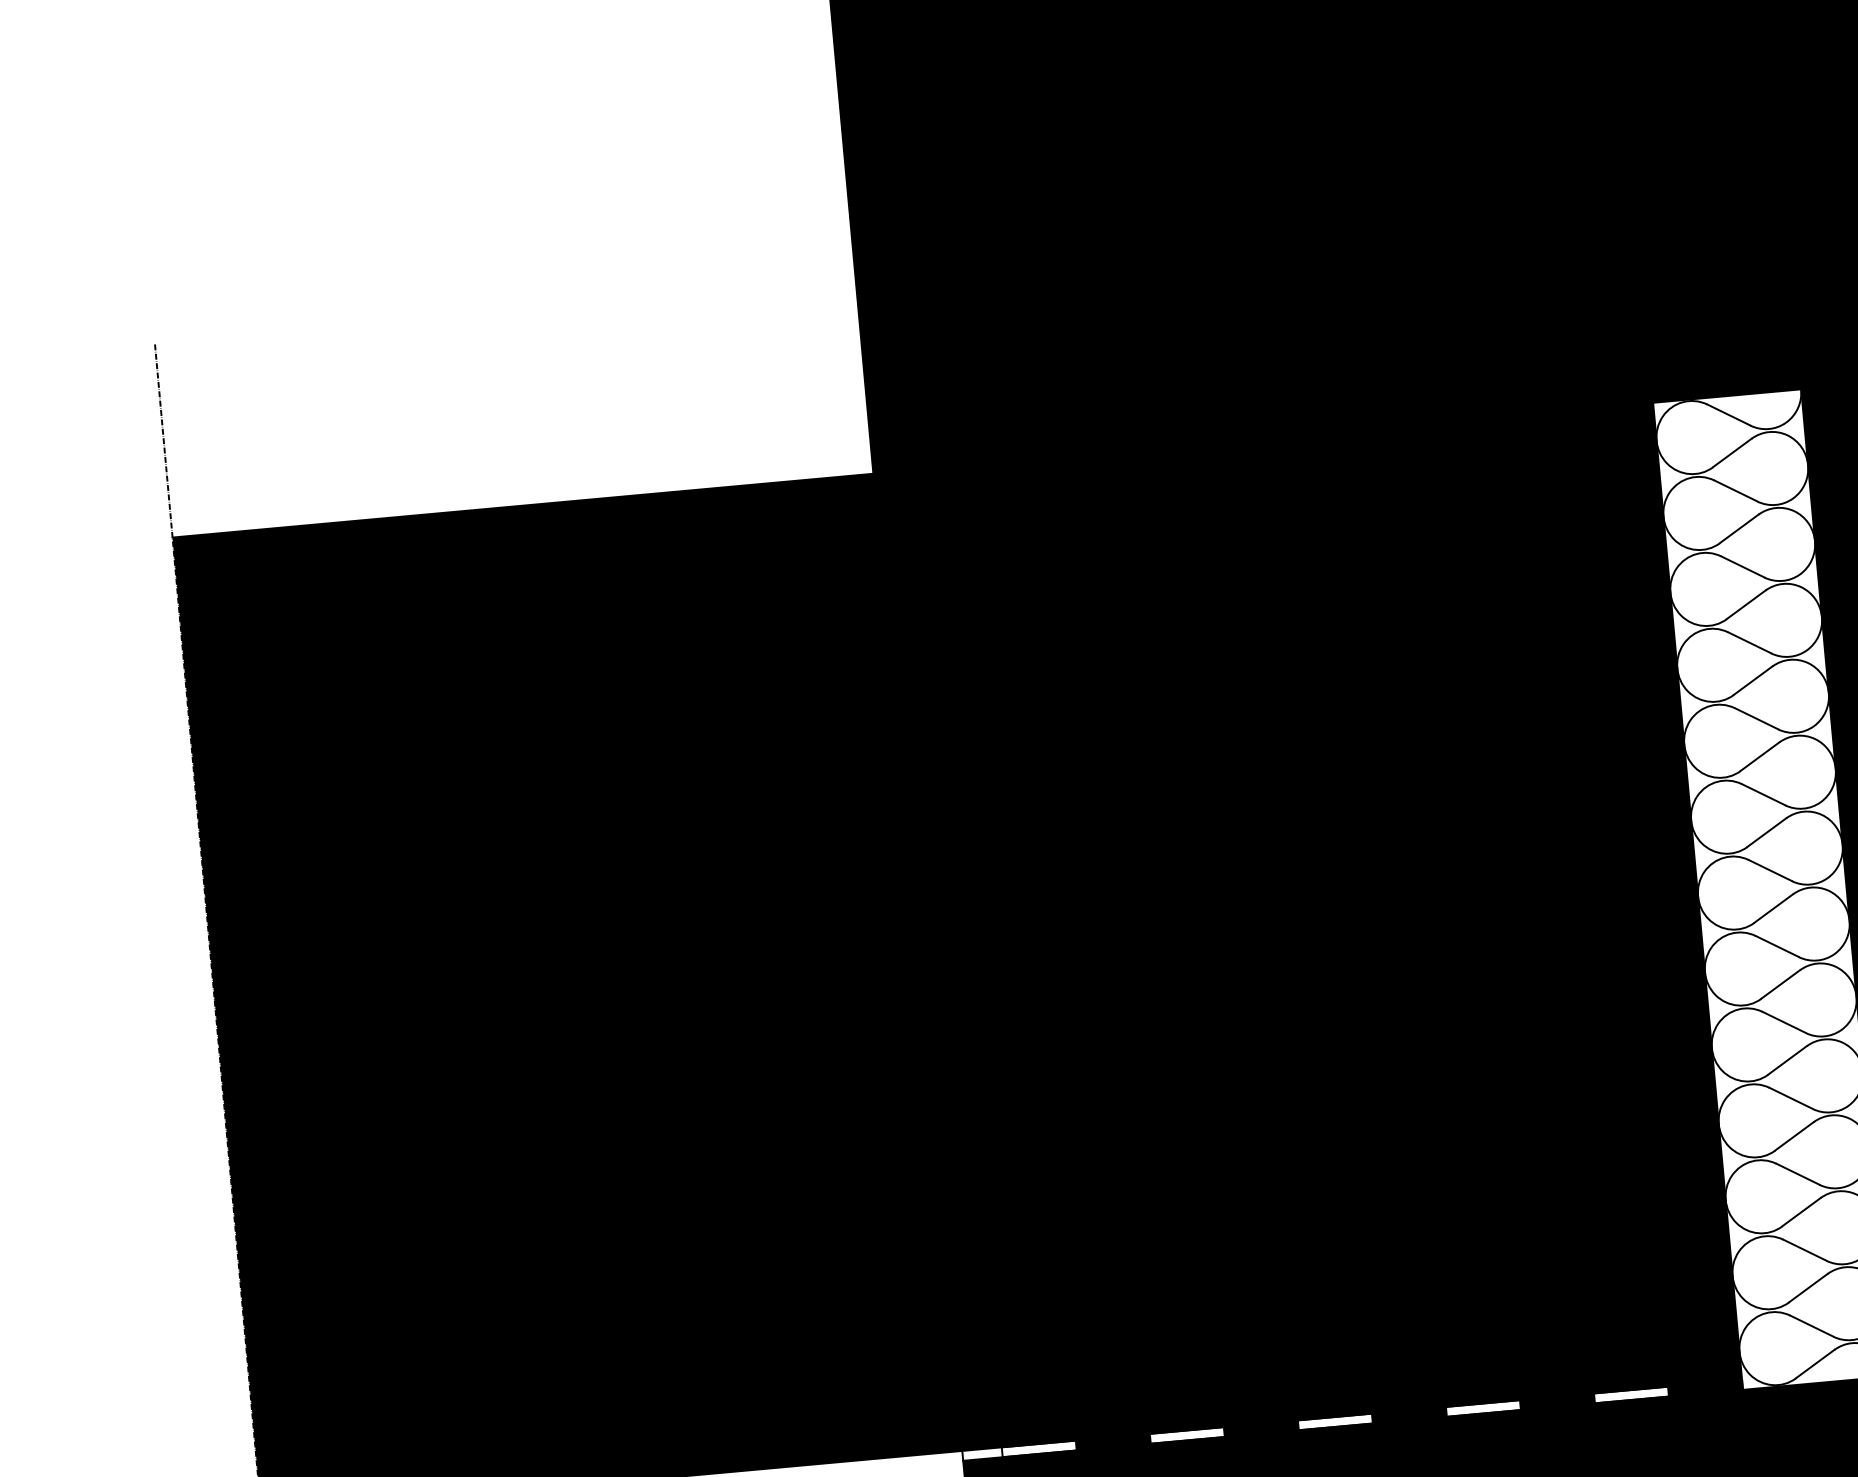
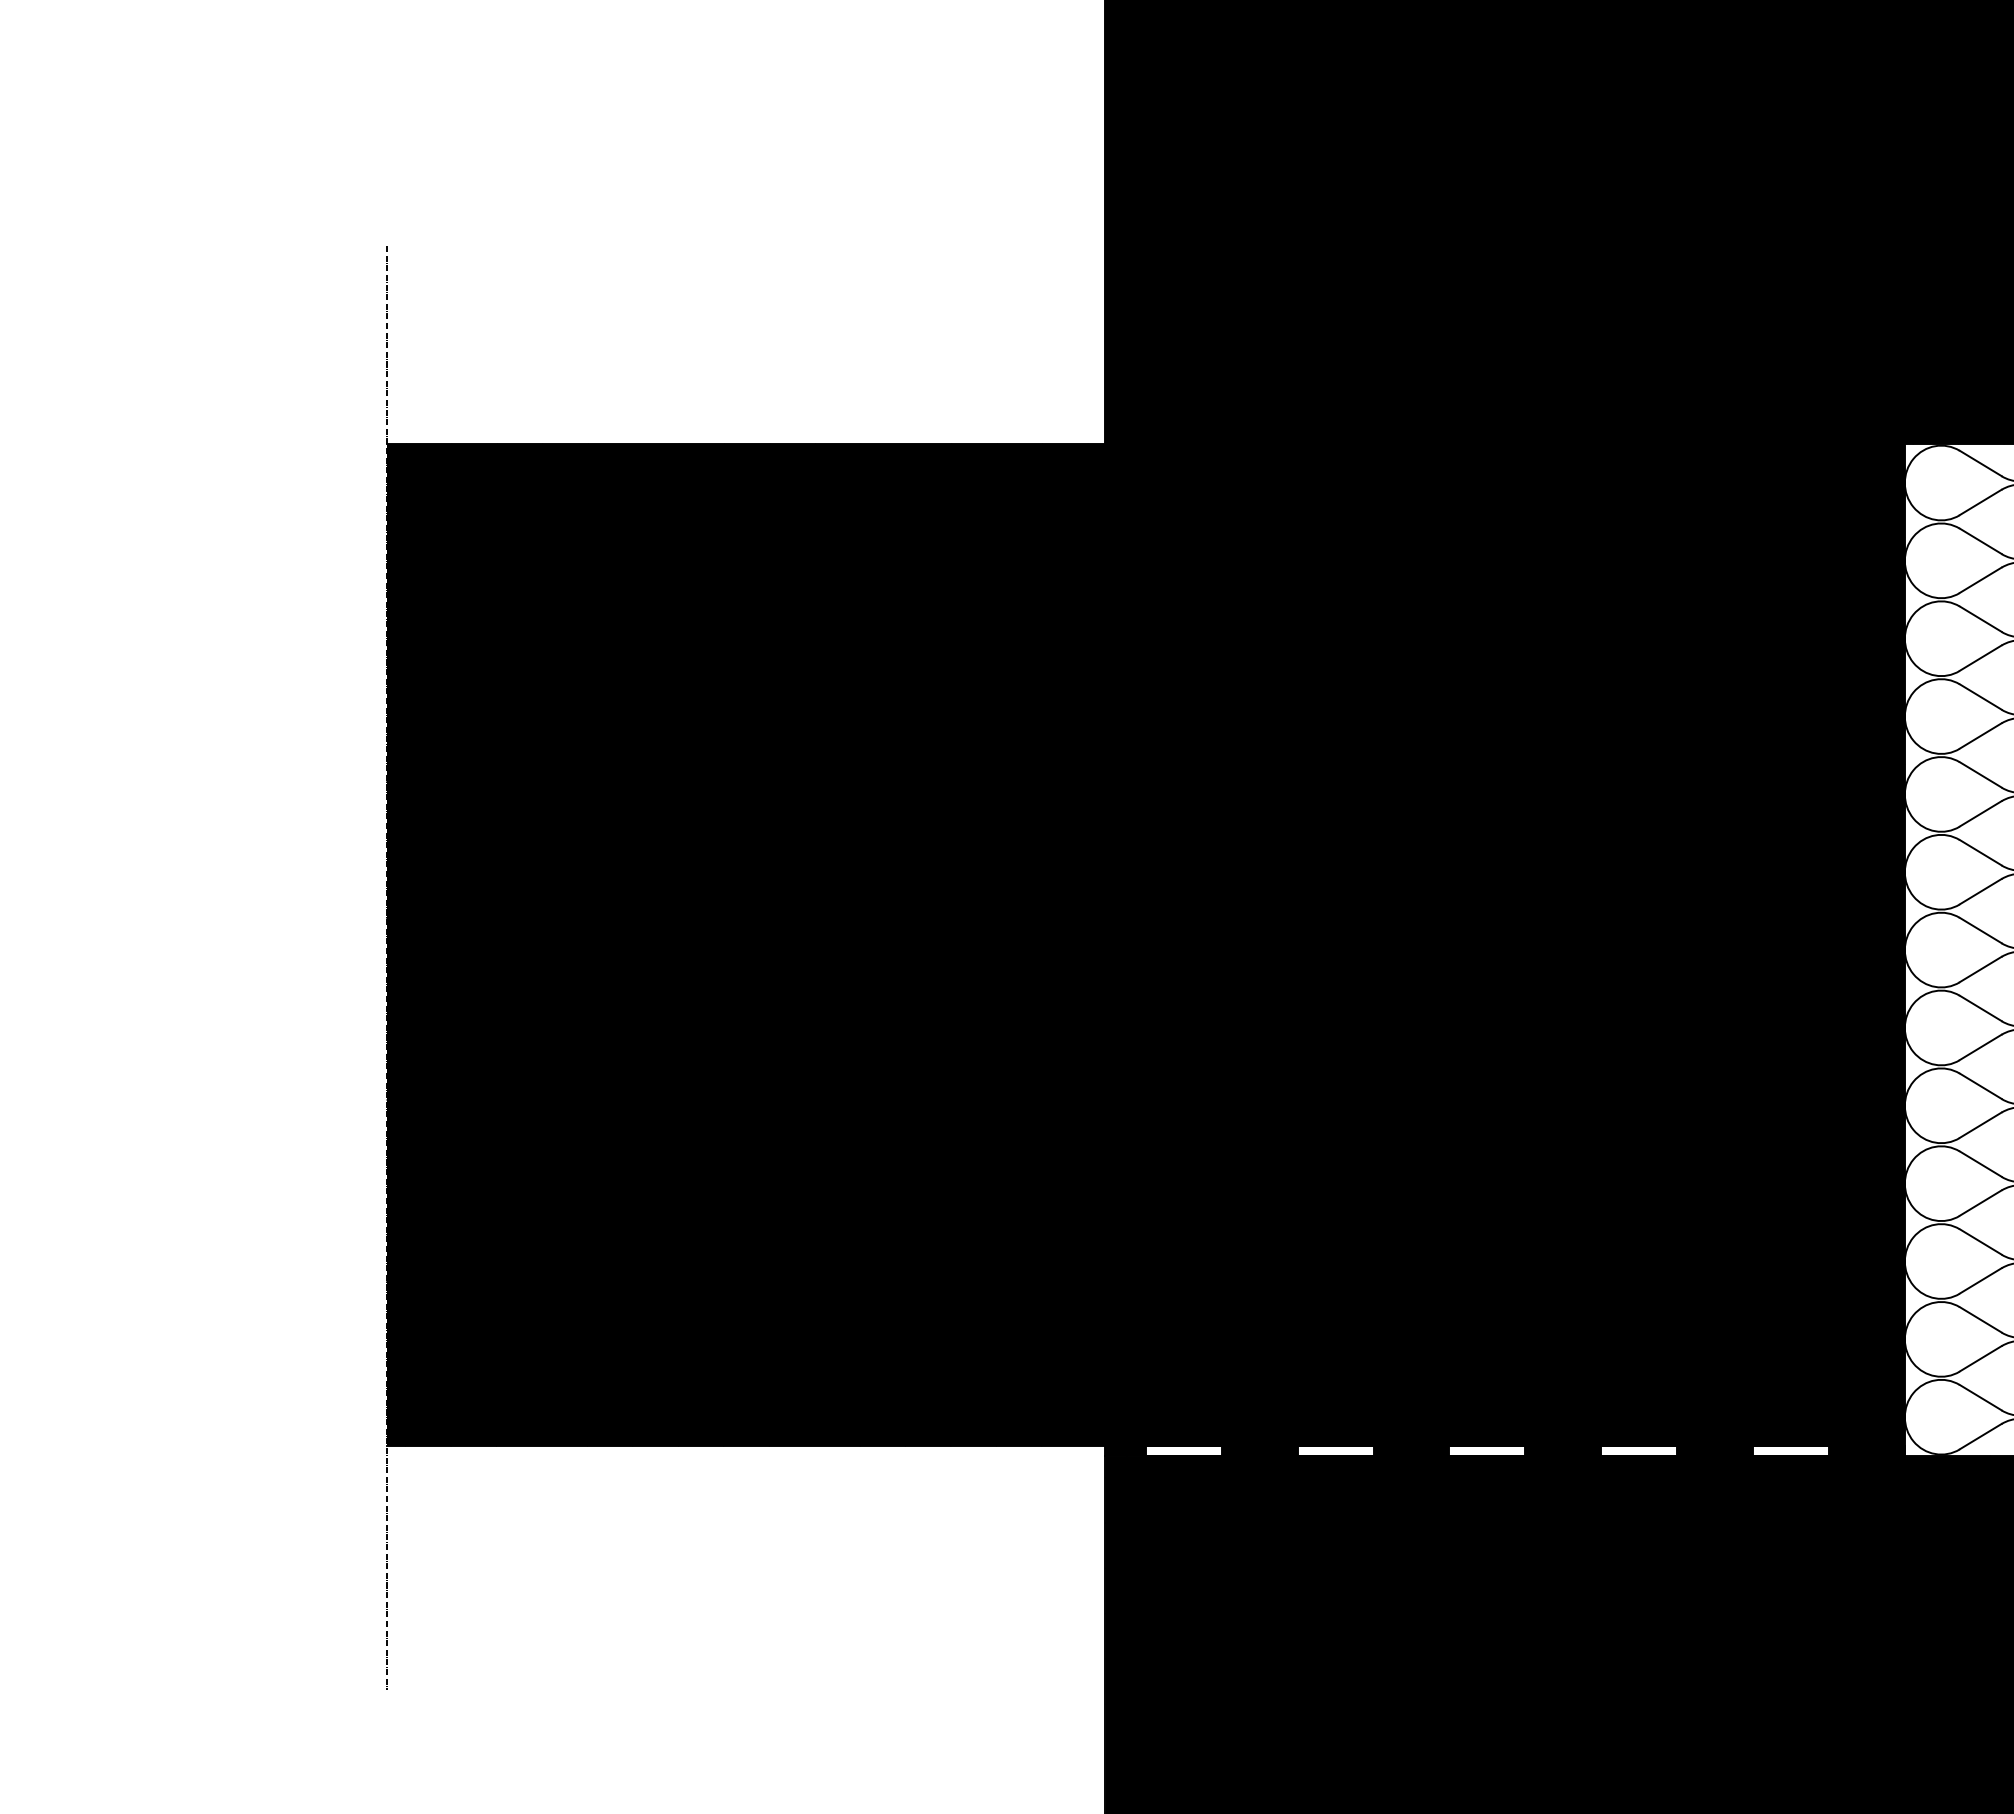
fill: (982, 1454) -> (1125, 1451), added

